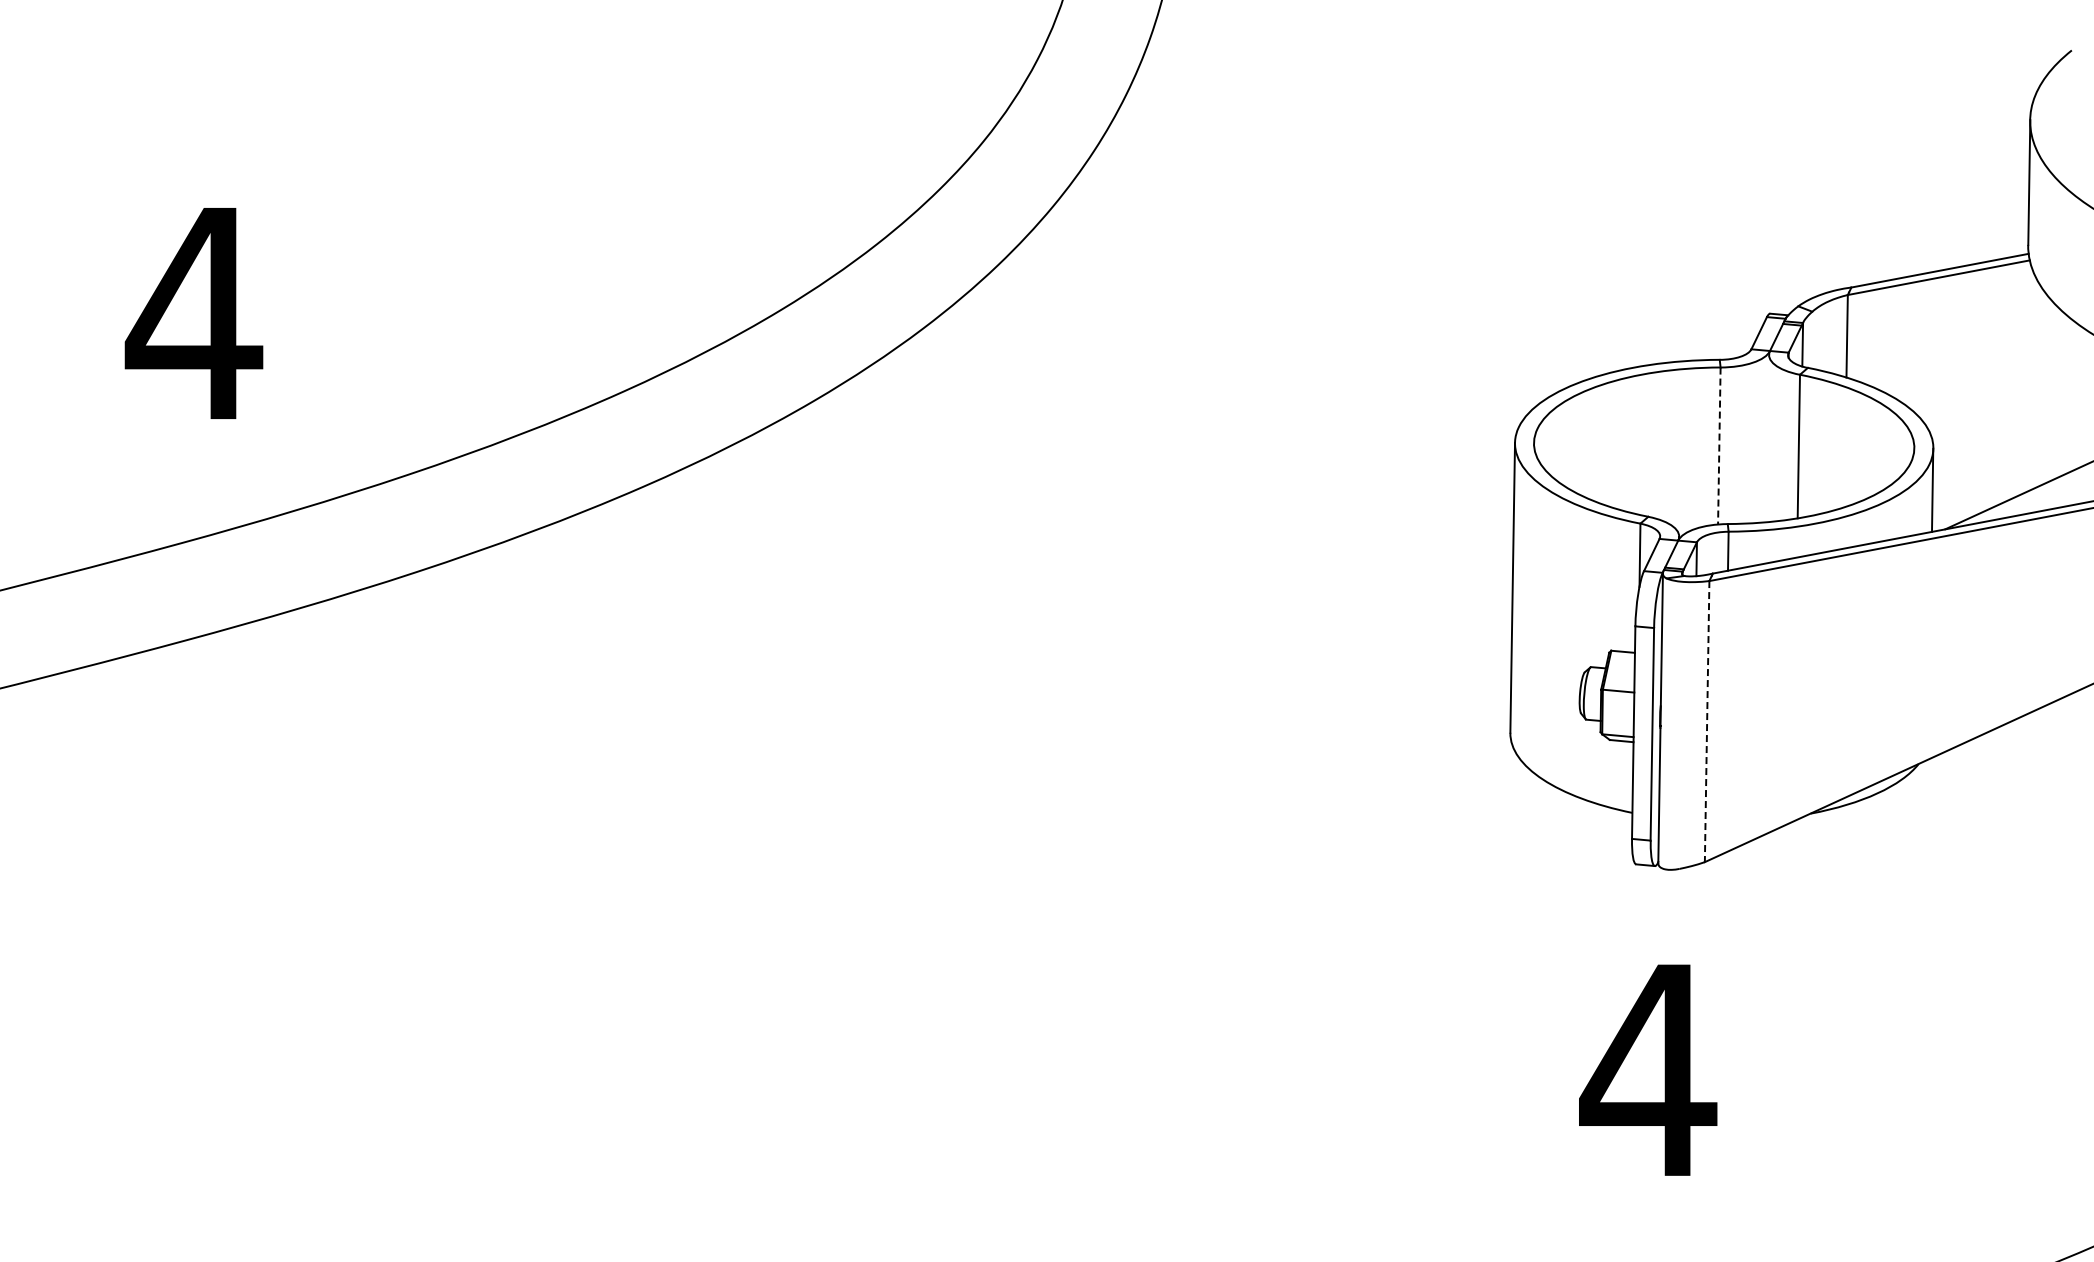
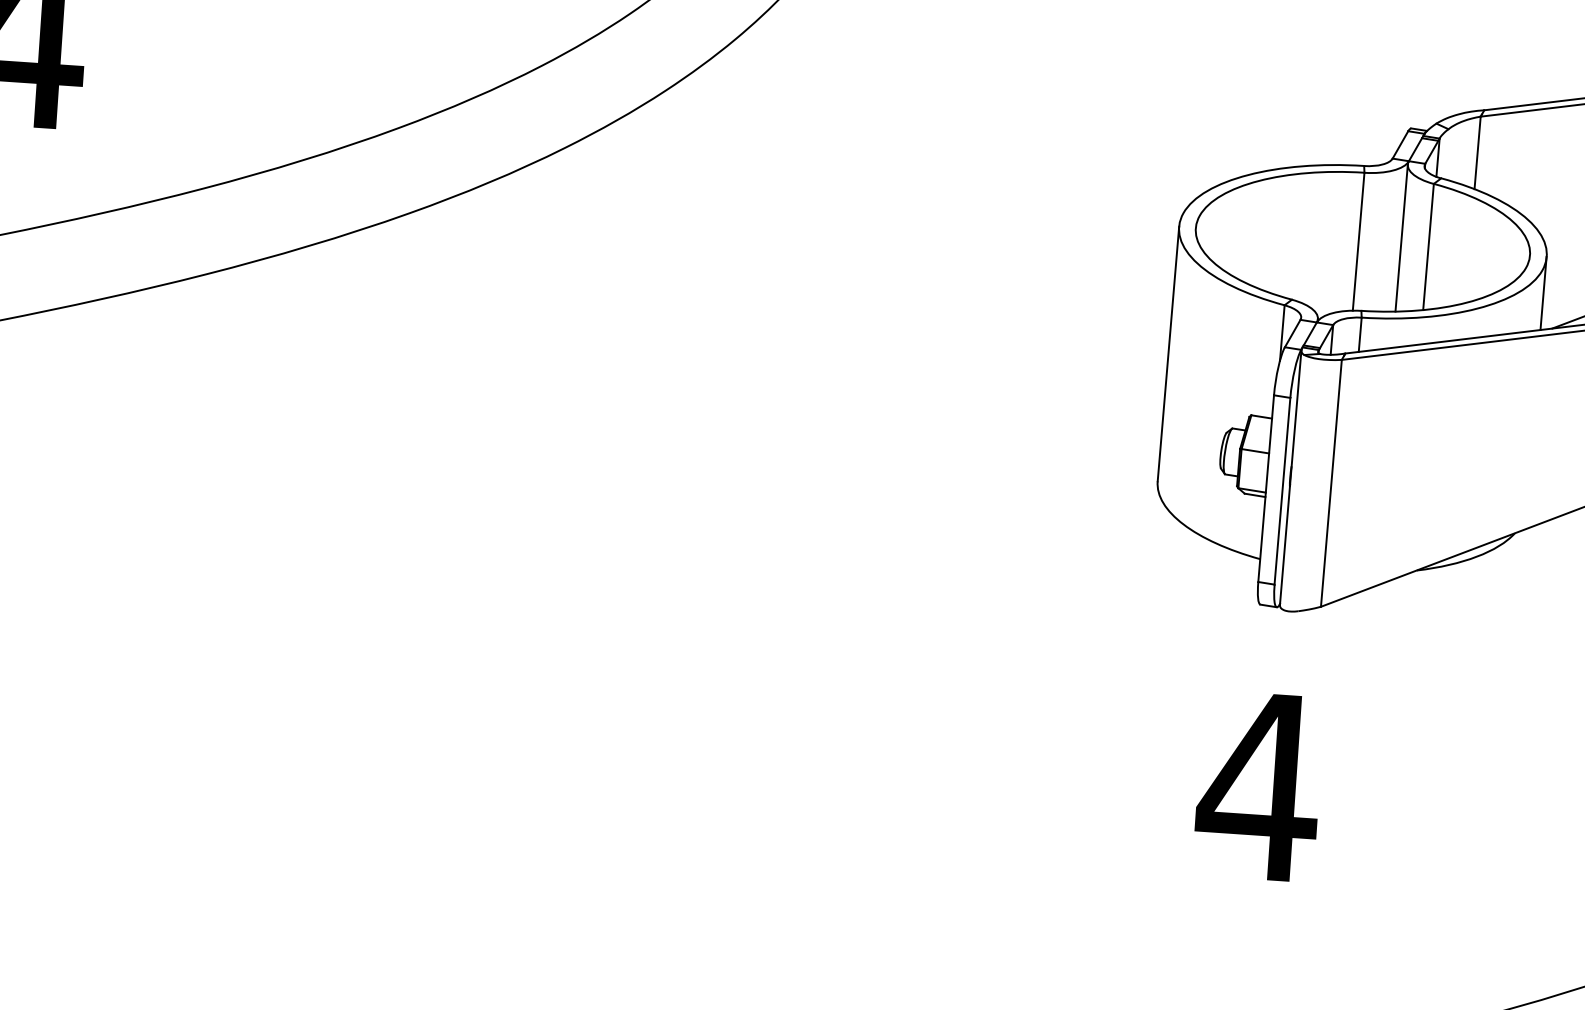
line: (1767, 438) -> (1401, 238), added
line: (1719, 446) -> (1358, 242), dashed -> solid
line: (1707, 721) -> (1331, 483), dashed -> solid

